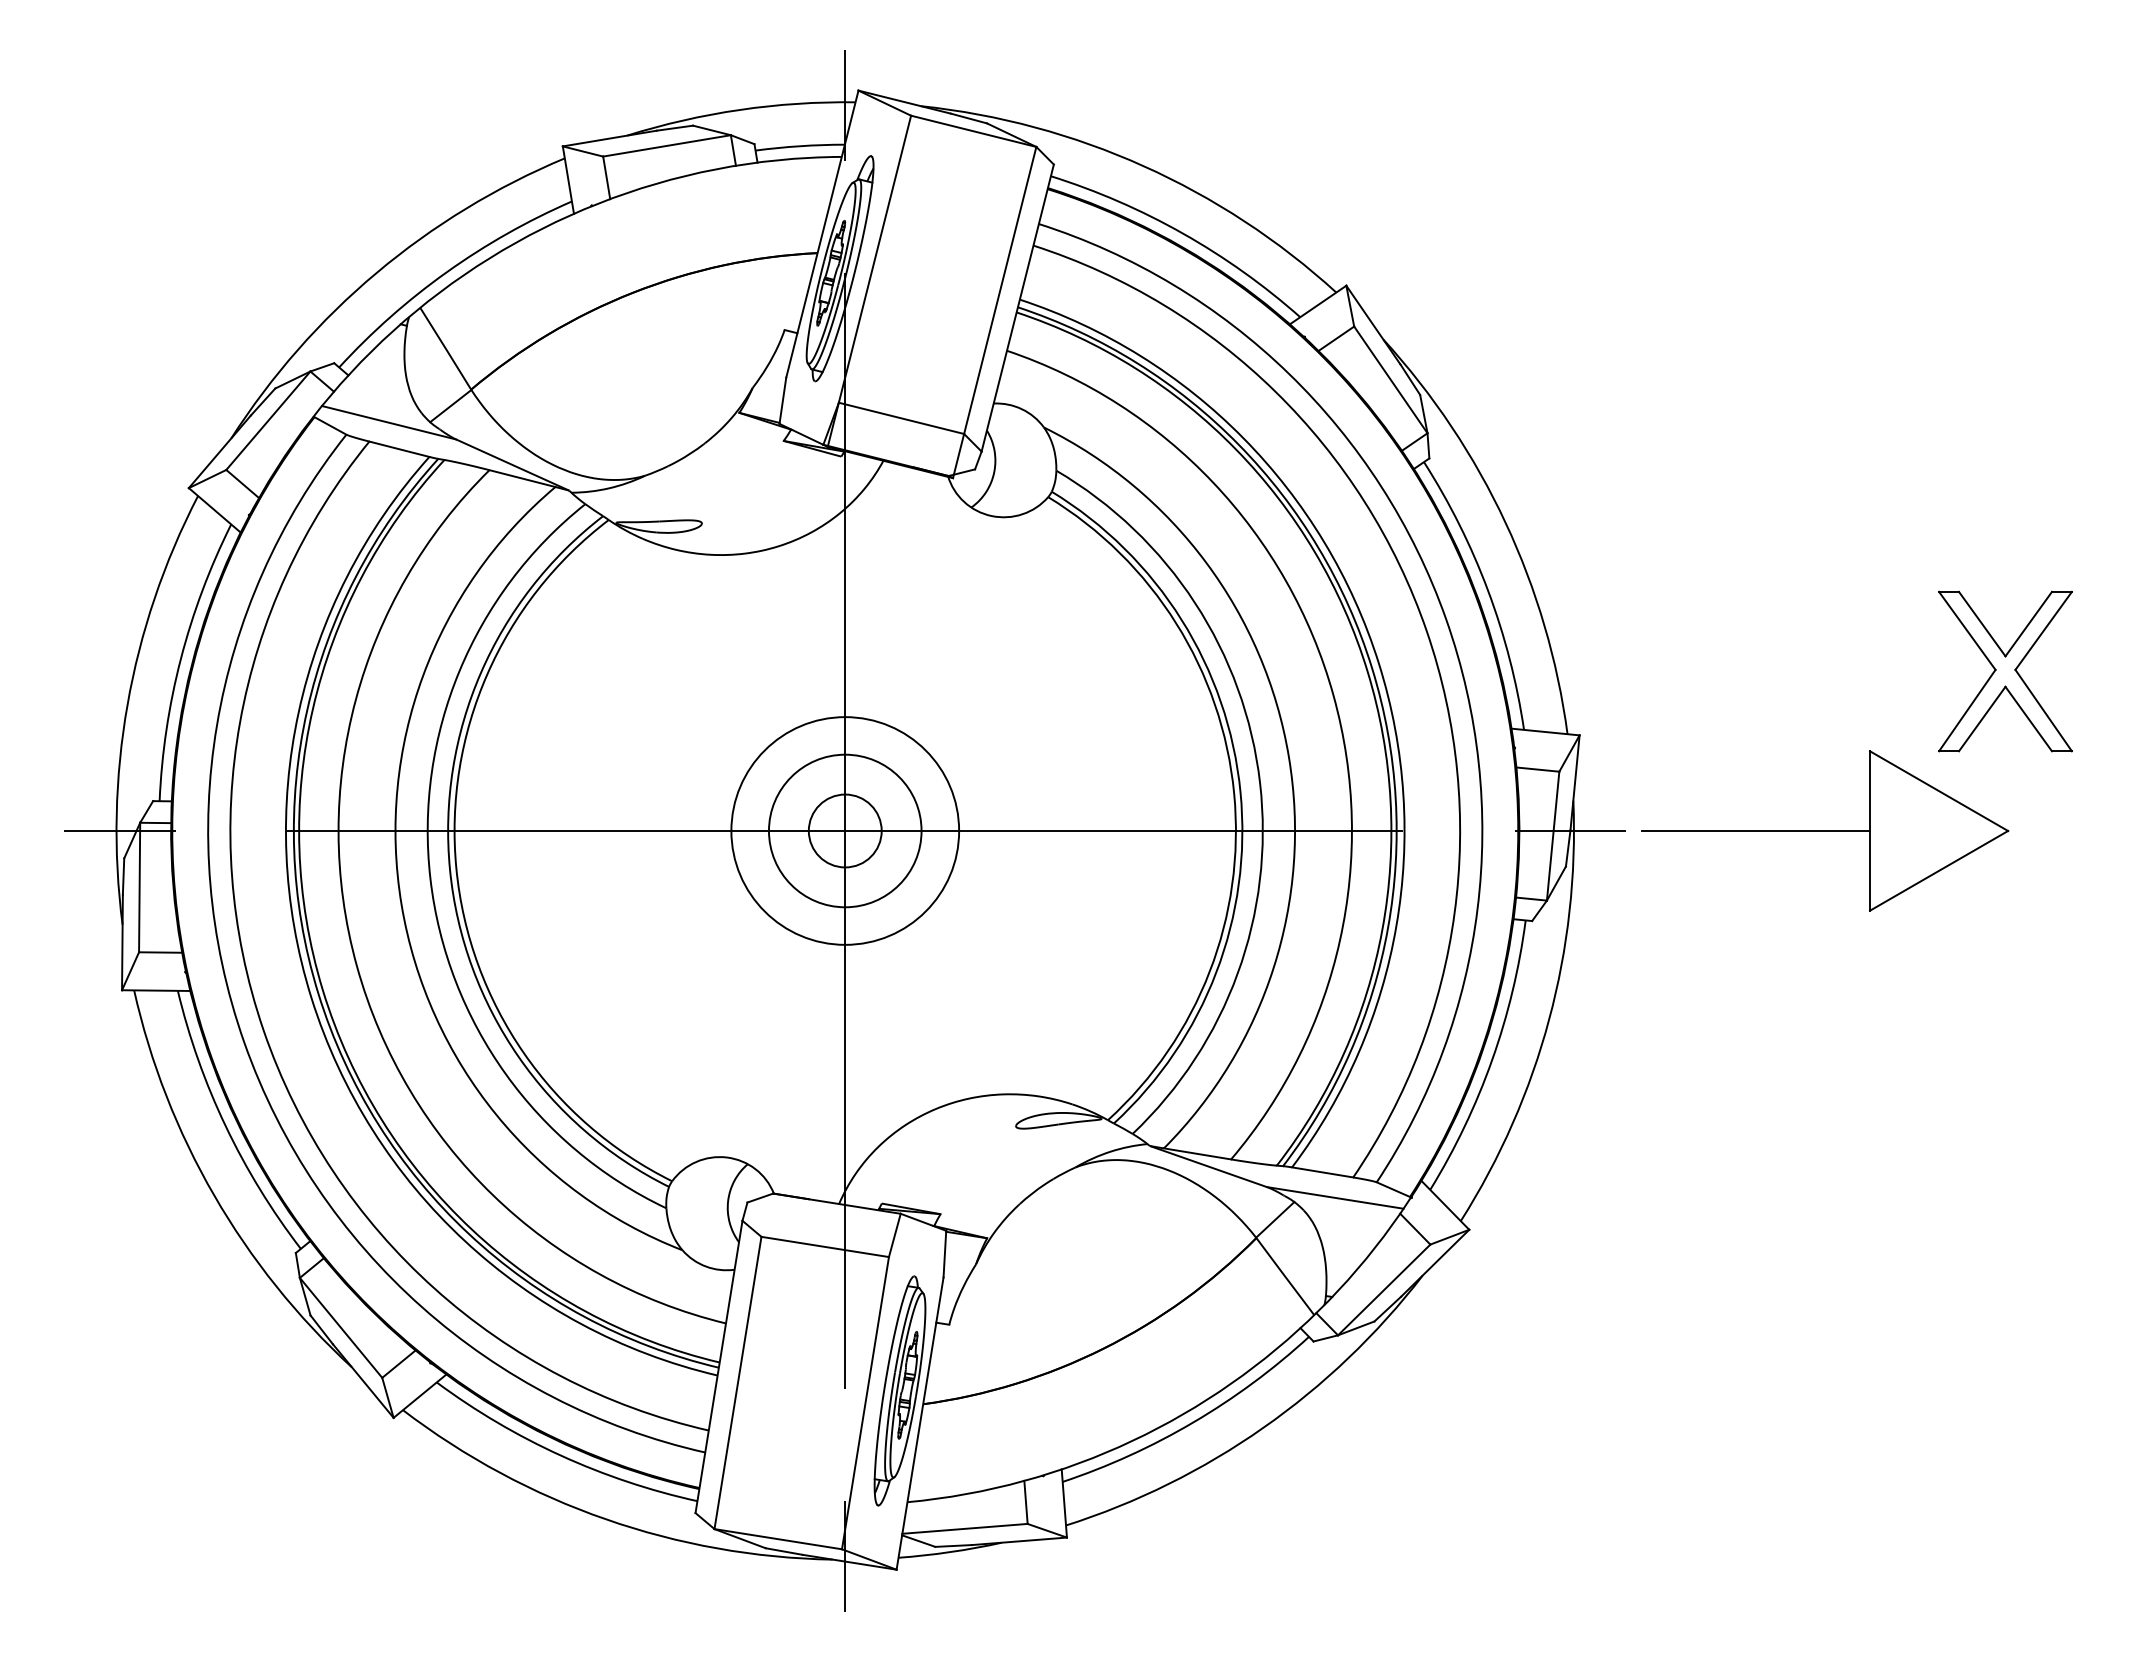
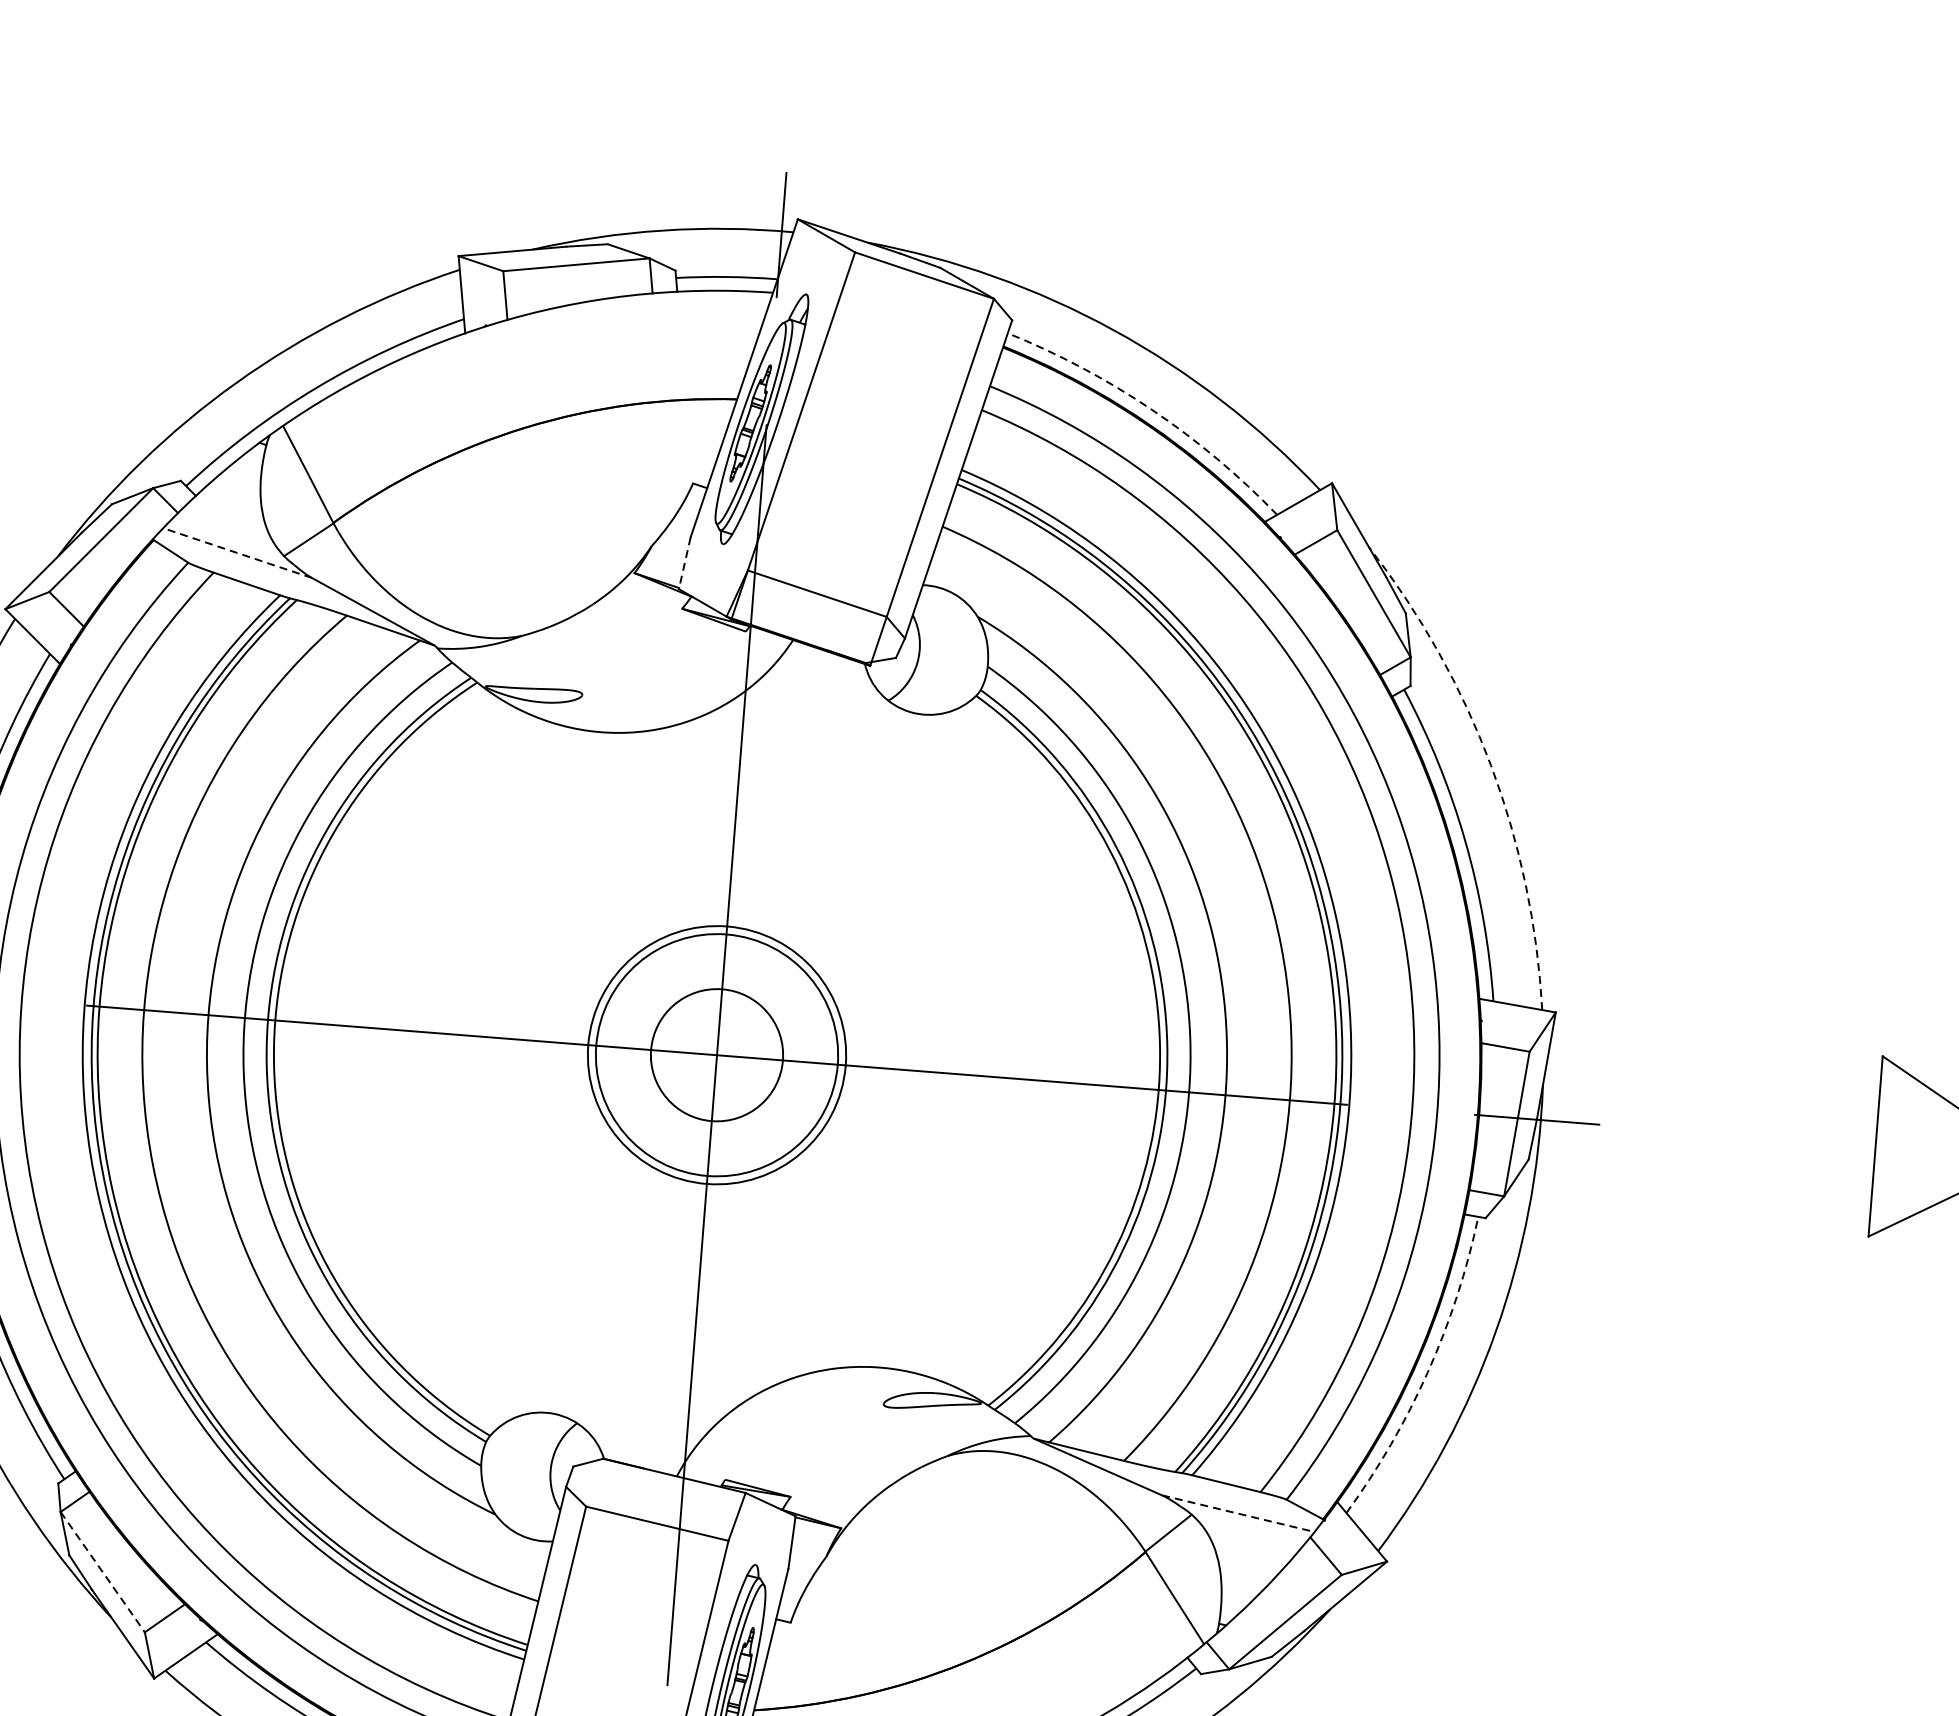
arc: (1183, 233) -> (1152, 409), solid -> dashed
line: (782, 401) -> (684, 564), solid -> dashed
line: (388, 422) -> (236, 552), solid -> dashed
arc: (1505, 522) -> (1490, 765), solid -> dashed
circle: (844, 830) -> (716, 1054), size x1.4
circle: (844, 830) -> (716, 1054), size x1.6
line: (1756, 830) -> (1747, 1135), removed
arc: (1492, 1060) -> (1428, 1372), solid -> dashed
line: (1335, 1197) -> (1238, 1513), solid -> dashed
line: (341, 1327) -> (103, 1571), solid -> dashed

